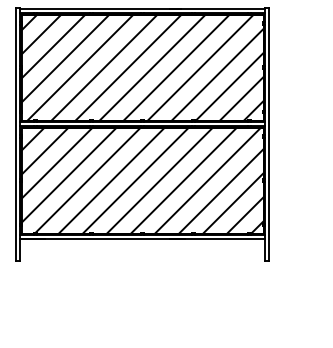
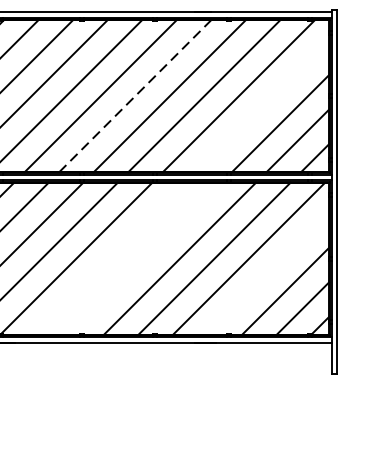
line: (128, 67) -> (135, 95), solid -> dashed
line: (217, 74) -> (263, 105), removed
line: (111, 180) -> (110, 258), removed
line: (135, 180) -> (145, 258), removed
line: (221, 191) -> (268, 274), removed

